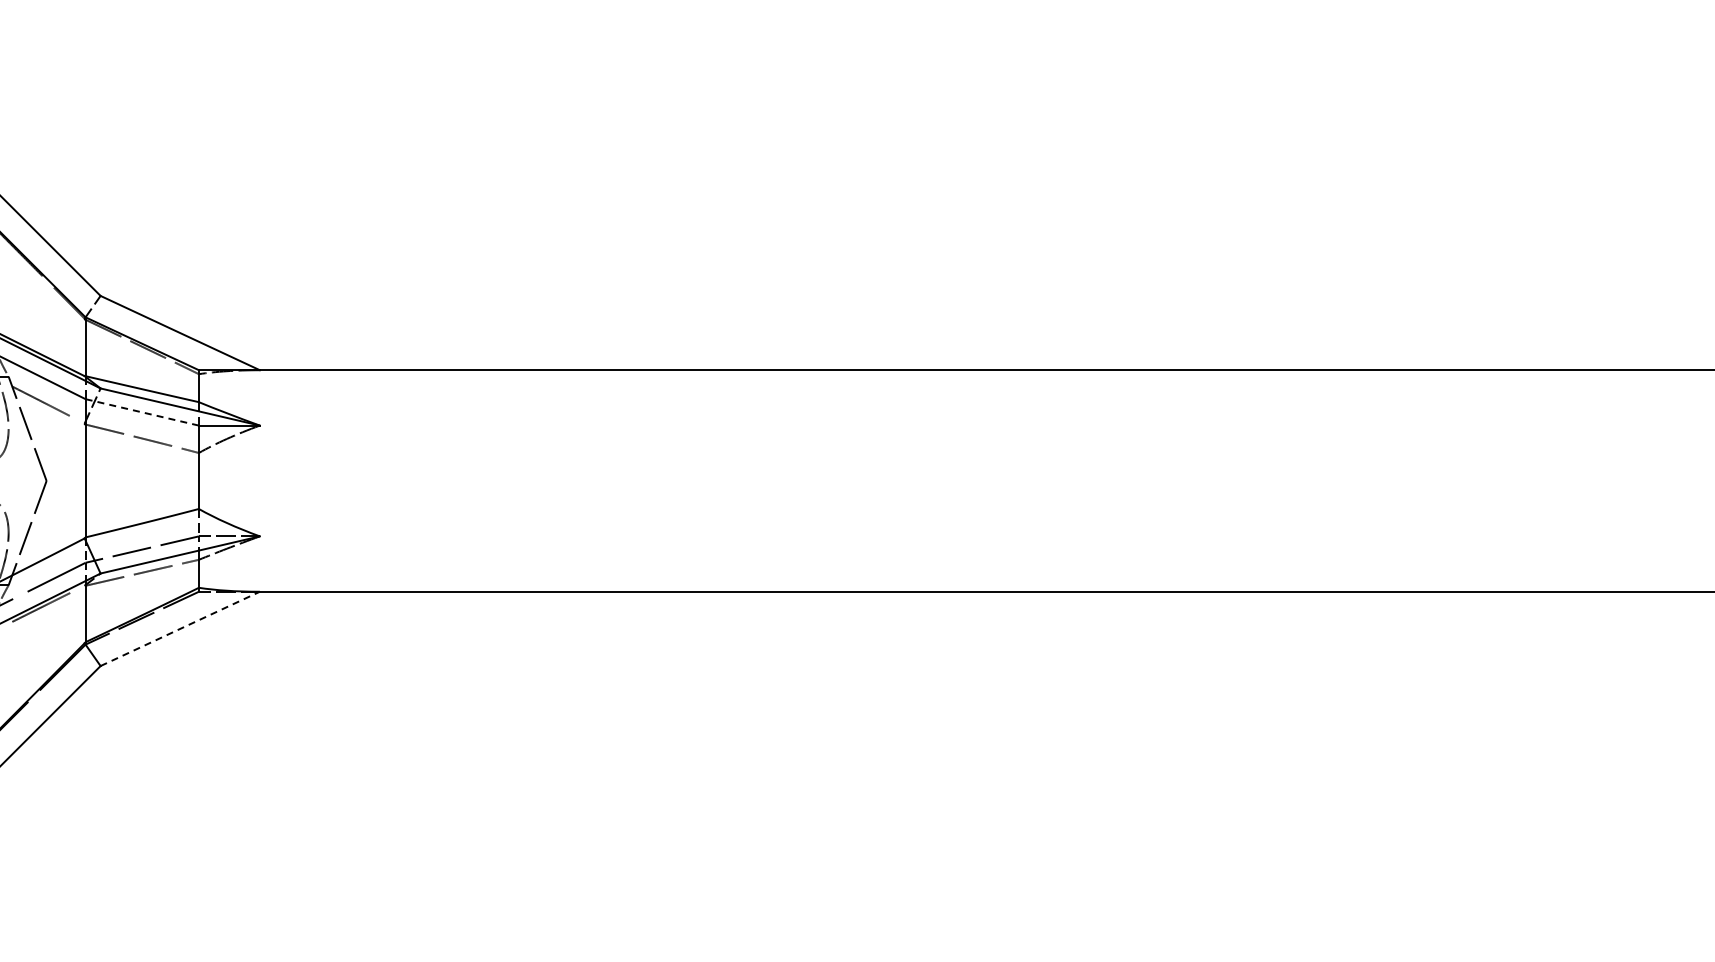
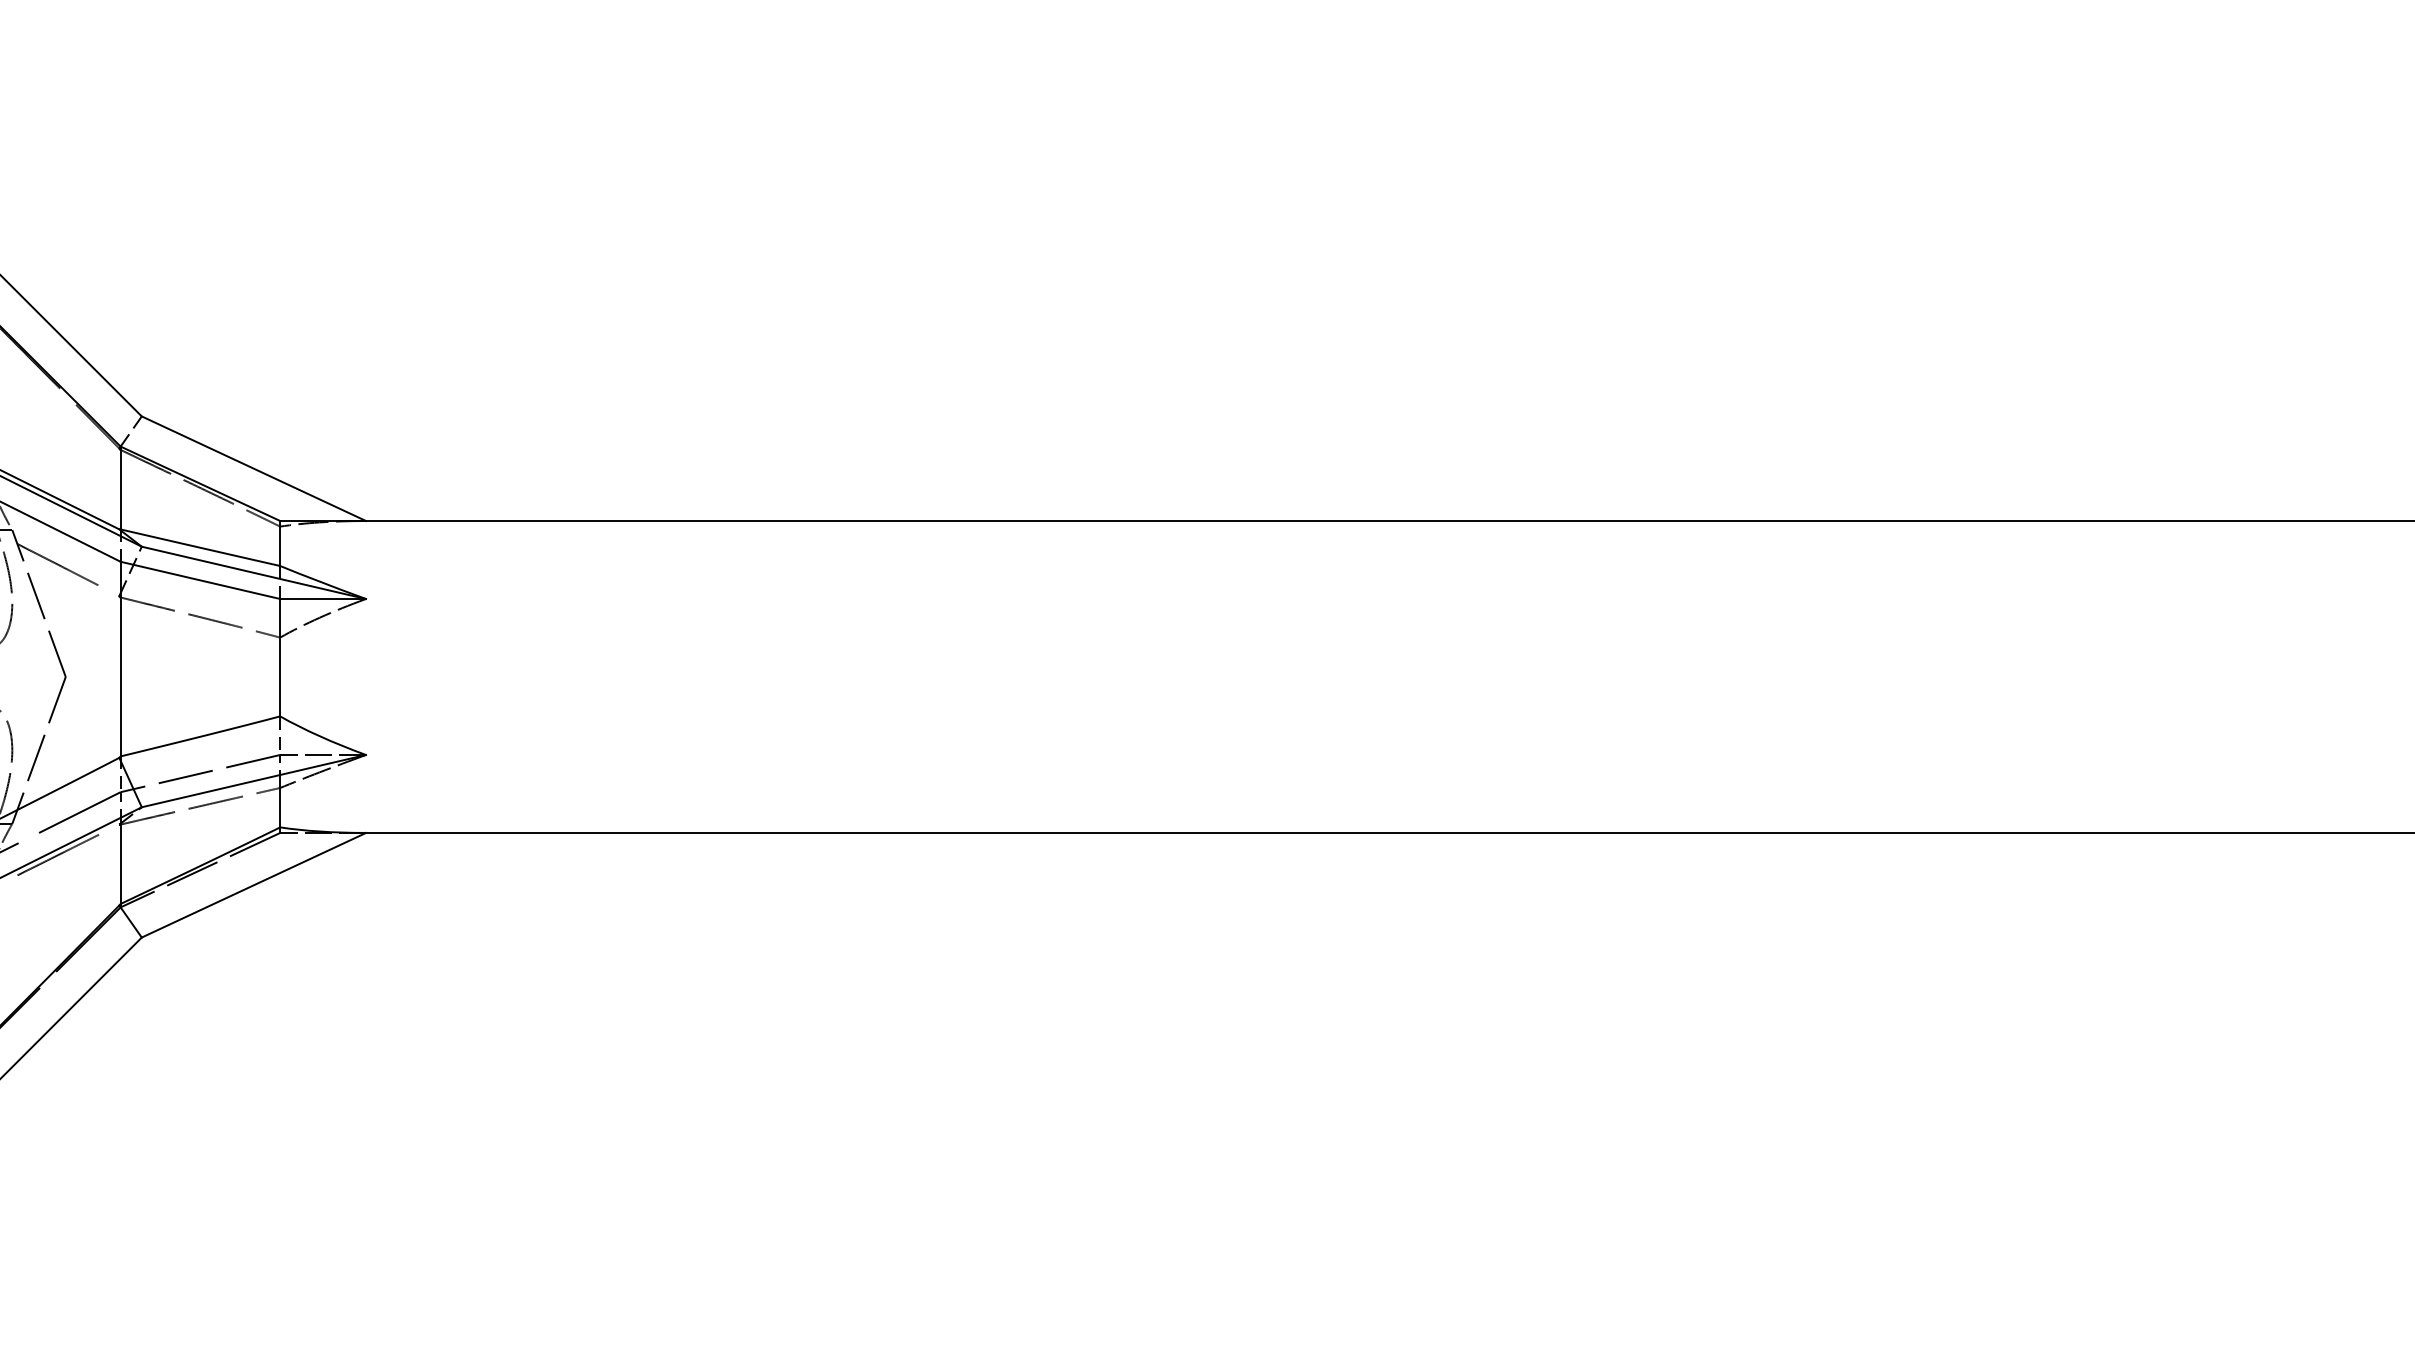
line: (141, 412) -> (199, 580), dashed -> solid
line: (180, 628) -> (254, 884), dashed -> solid

